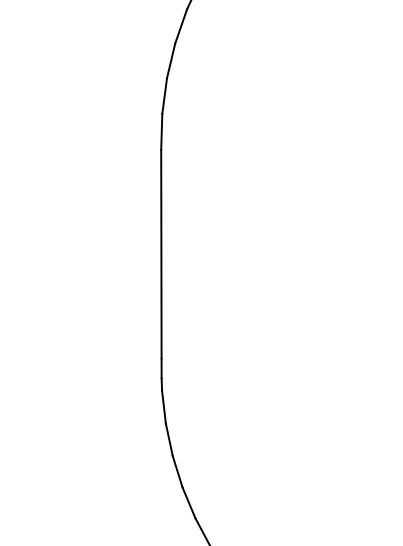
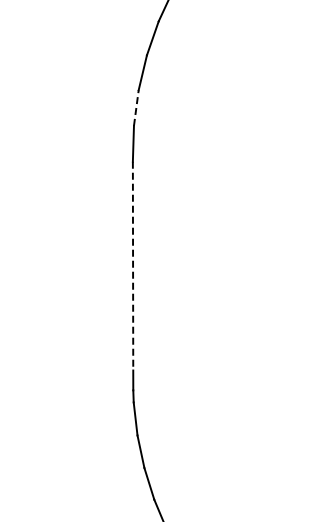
line: (164, 96) -> (136, 108), solid -> dashed
line: (161, 254) -> (133, 266), solid -> dashed

